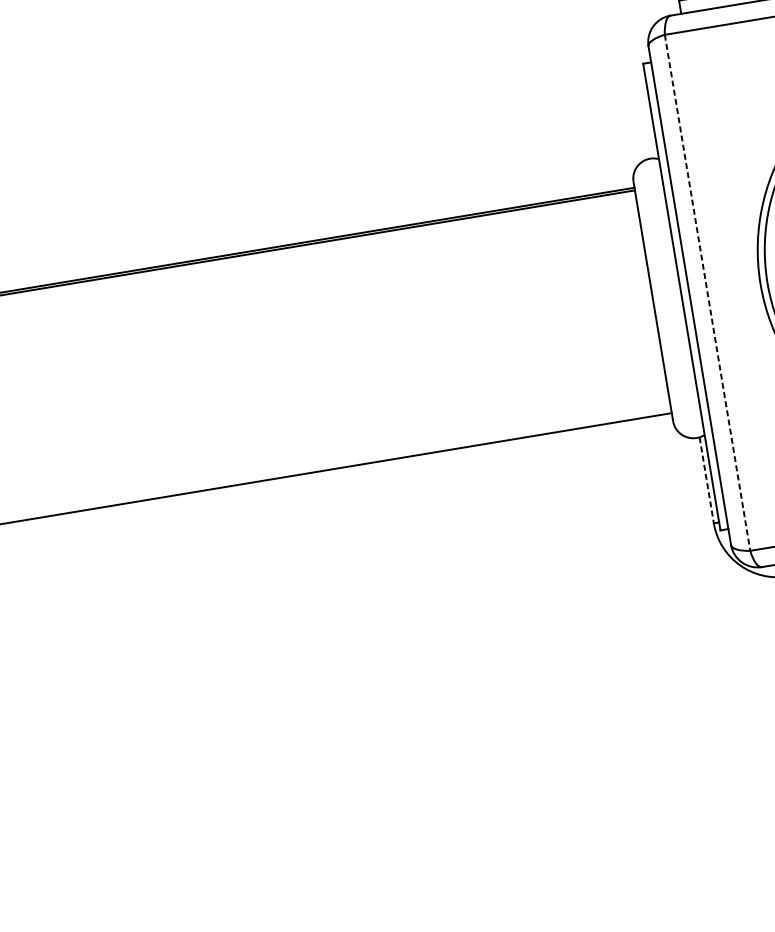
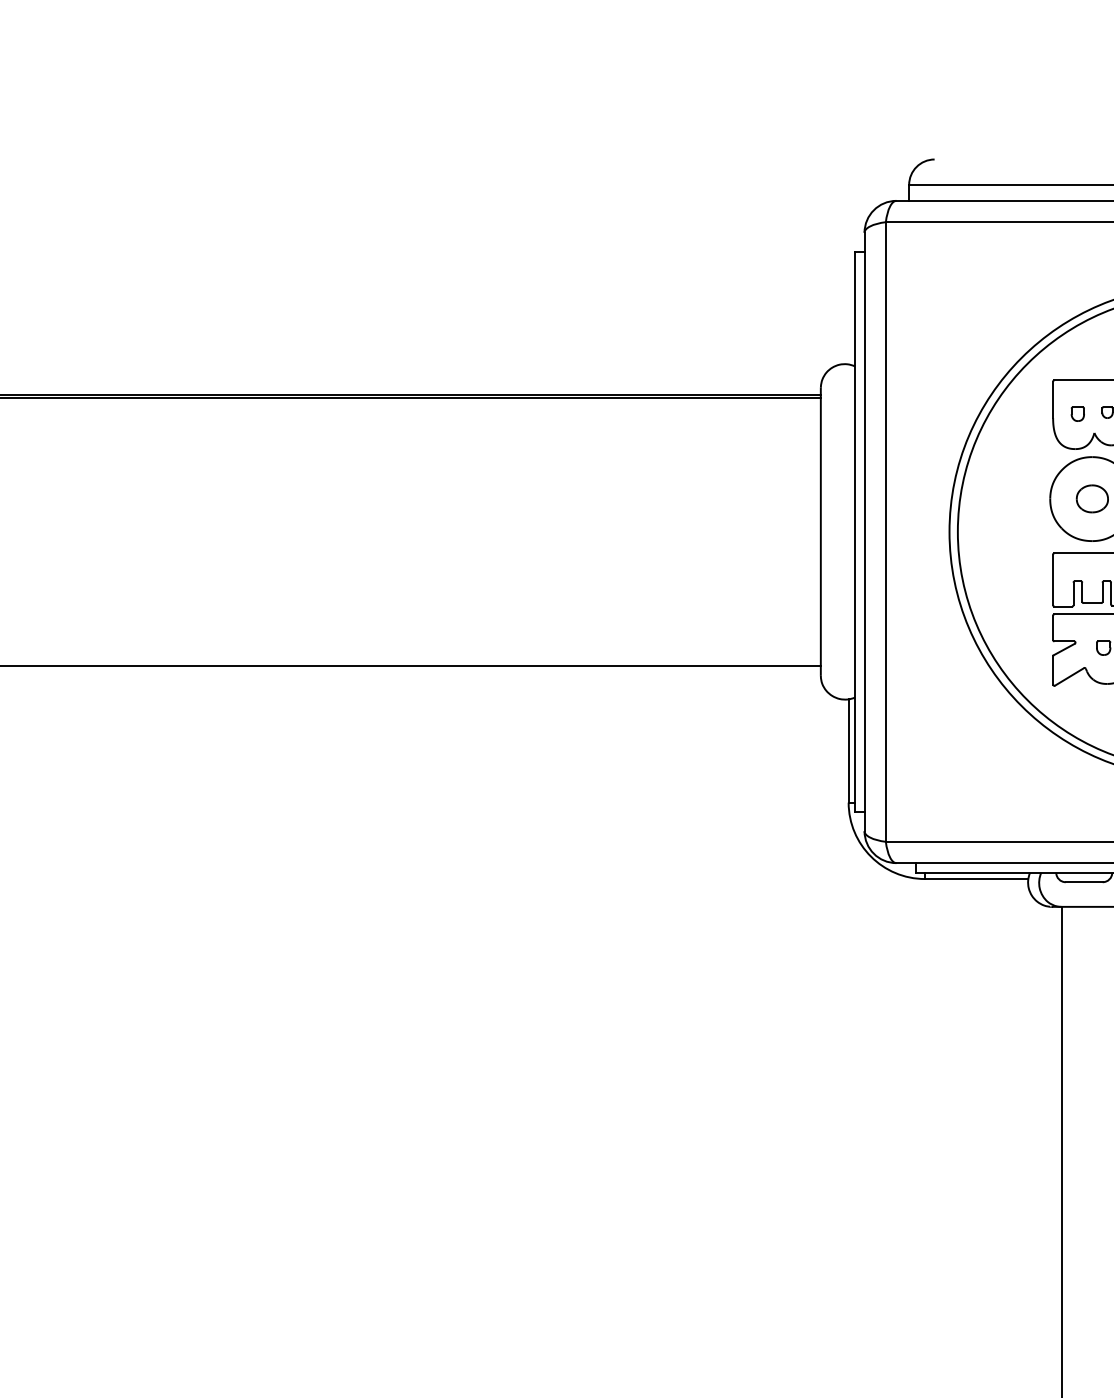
line: (707, 293) -> (885, 532), dashed -> solid
line: (706, 480) -> (848, 751), dashed -> solid

